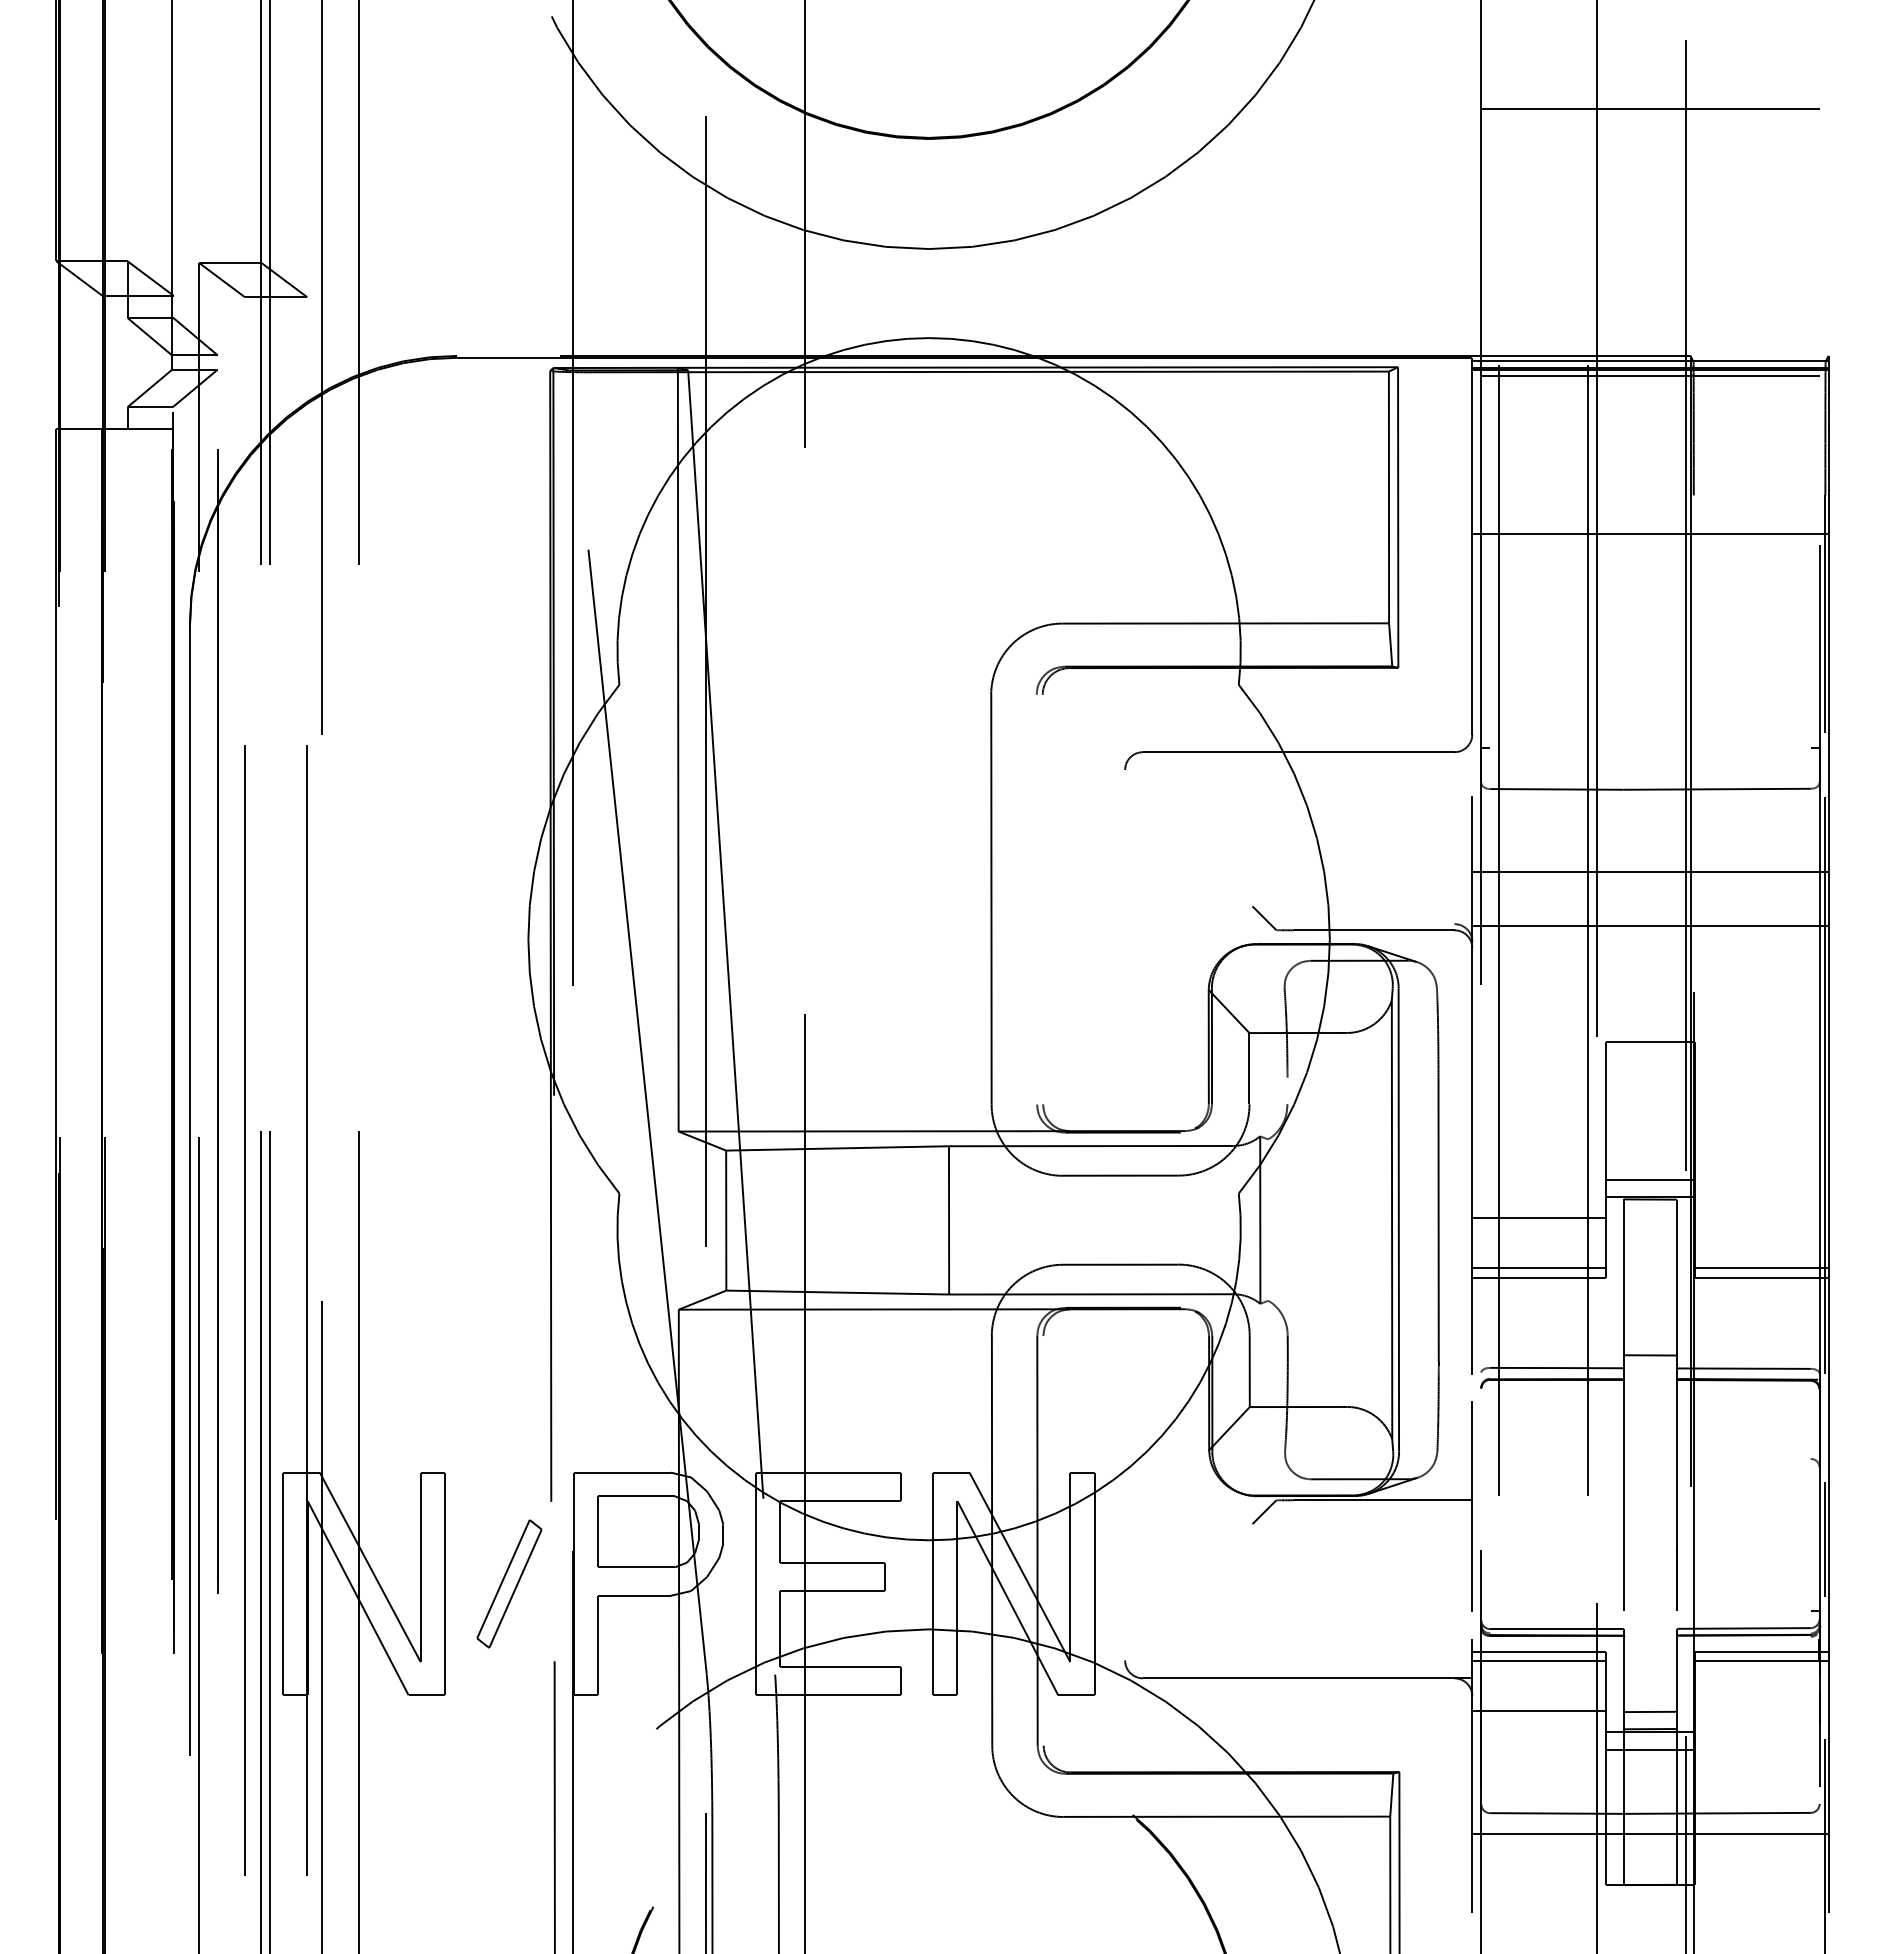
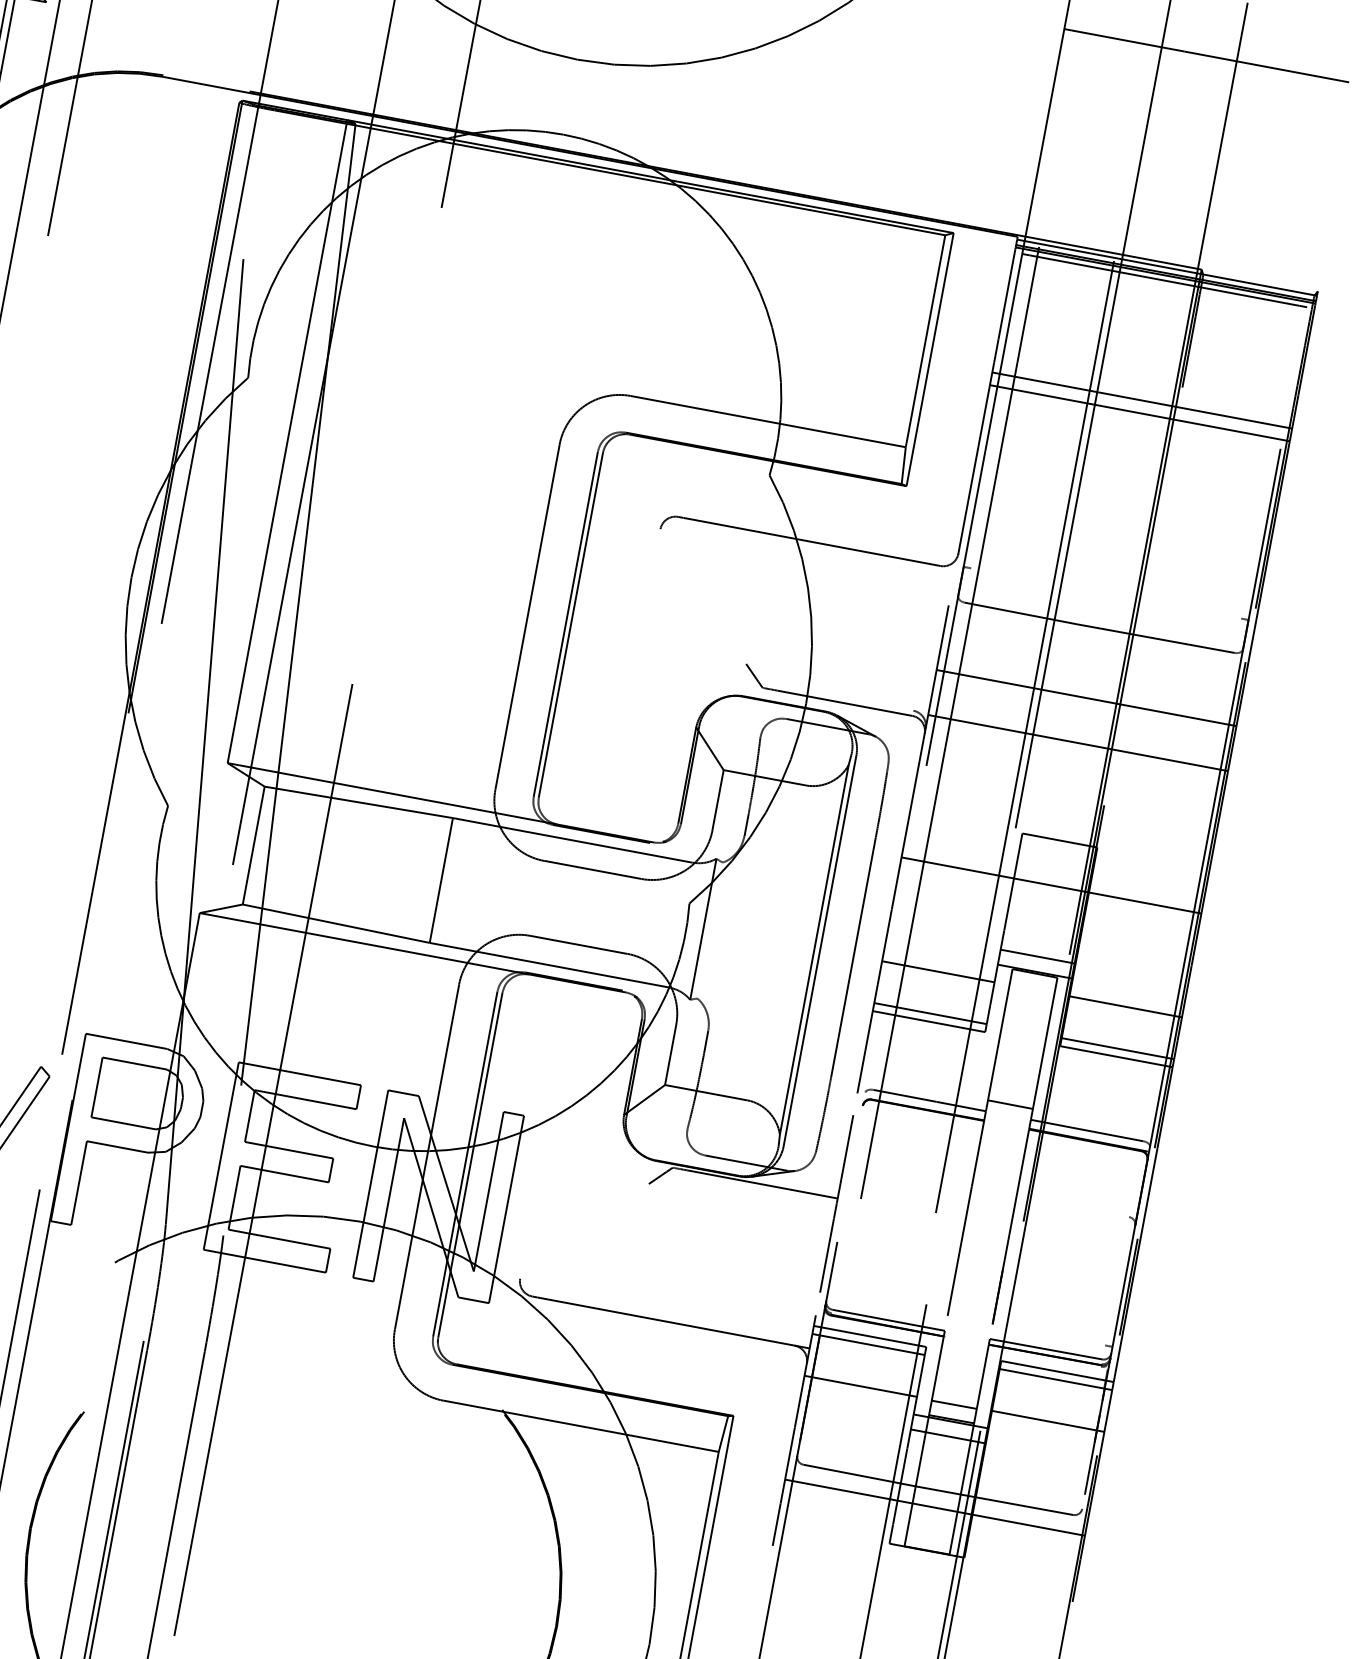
line: (1650, 518) -> (1142, 400), added
line: (1036, 899) -> (565, 624), added
line: (1042, 899) -> (570, 625), added
line: (1287, 1090) -> (746, 824), added
line: (1650, 1095) -> (1051, 885), added
line: (1761, 1218) -> (1125, 1006), added
line: (1043, 1540) -> (470, 1164), added
line: (1761, 1710) -> (1048, 1421), added

